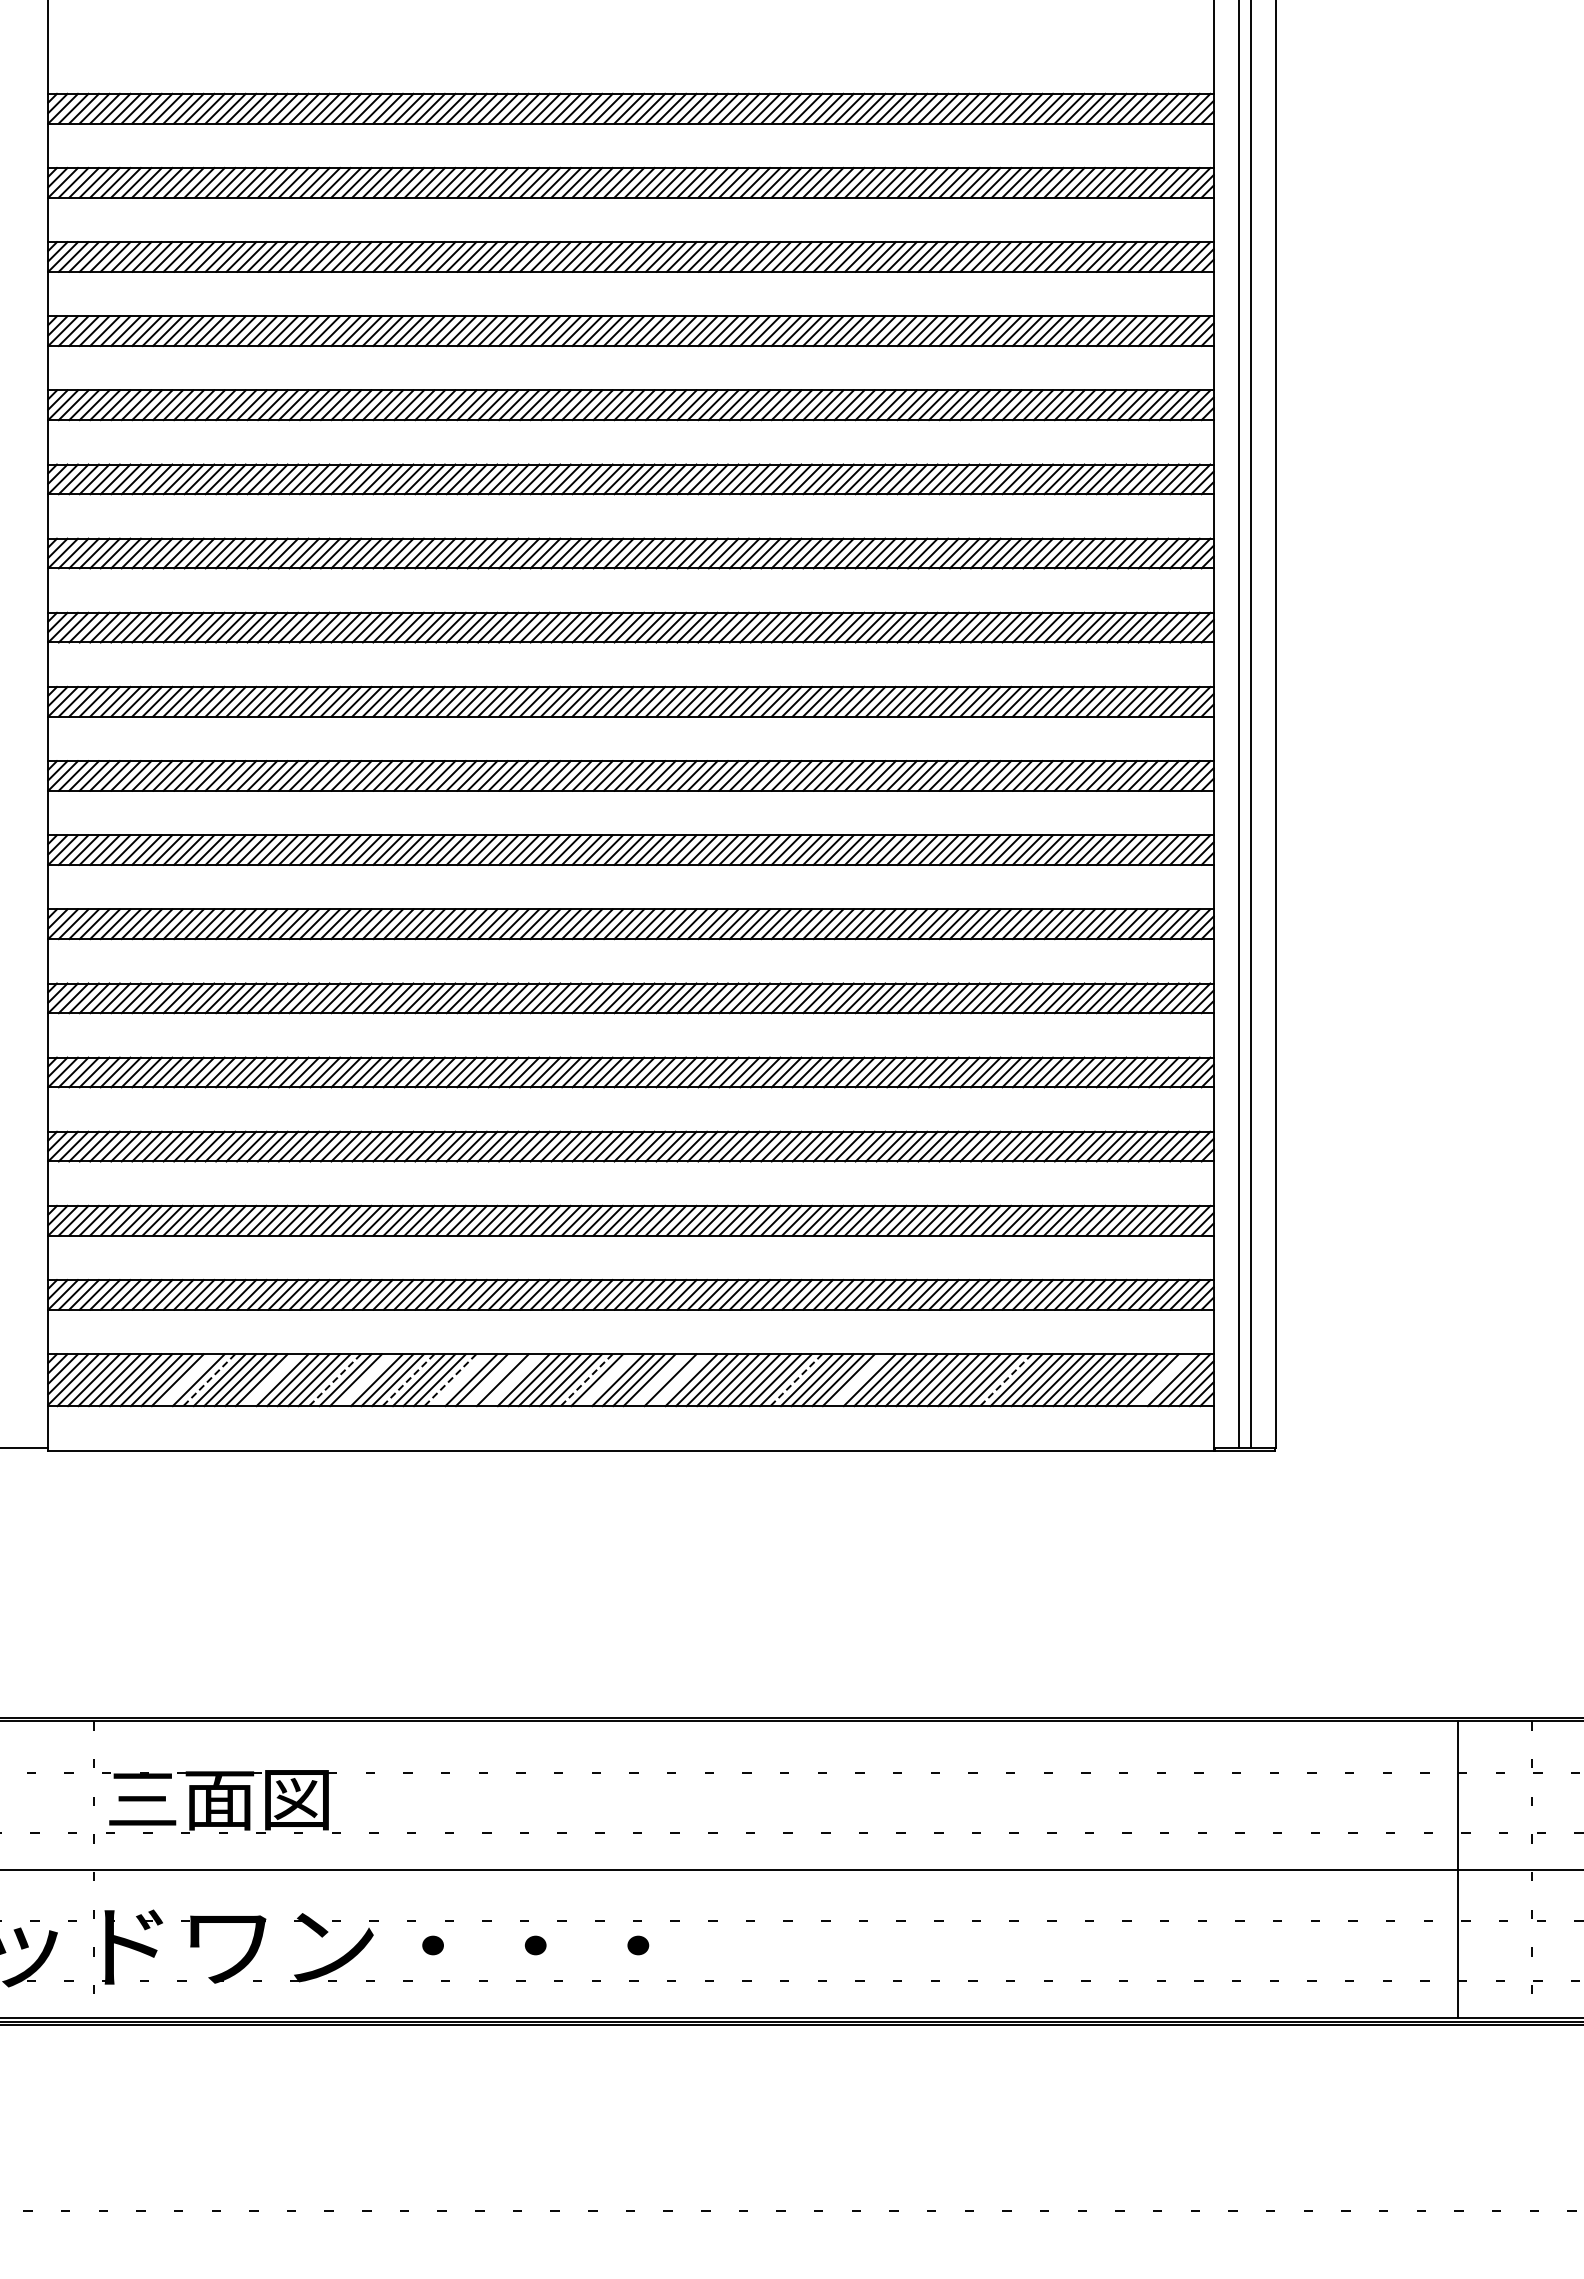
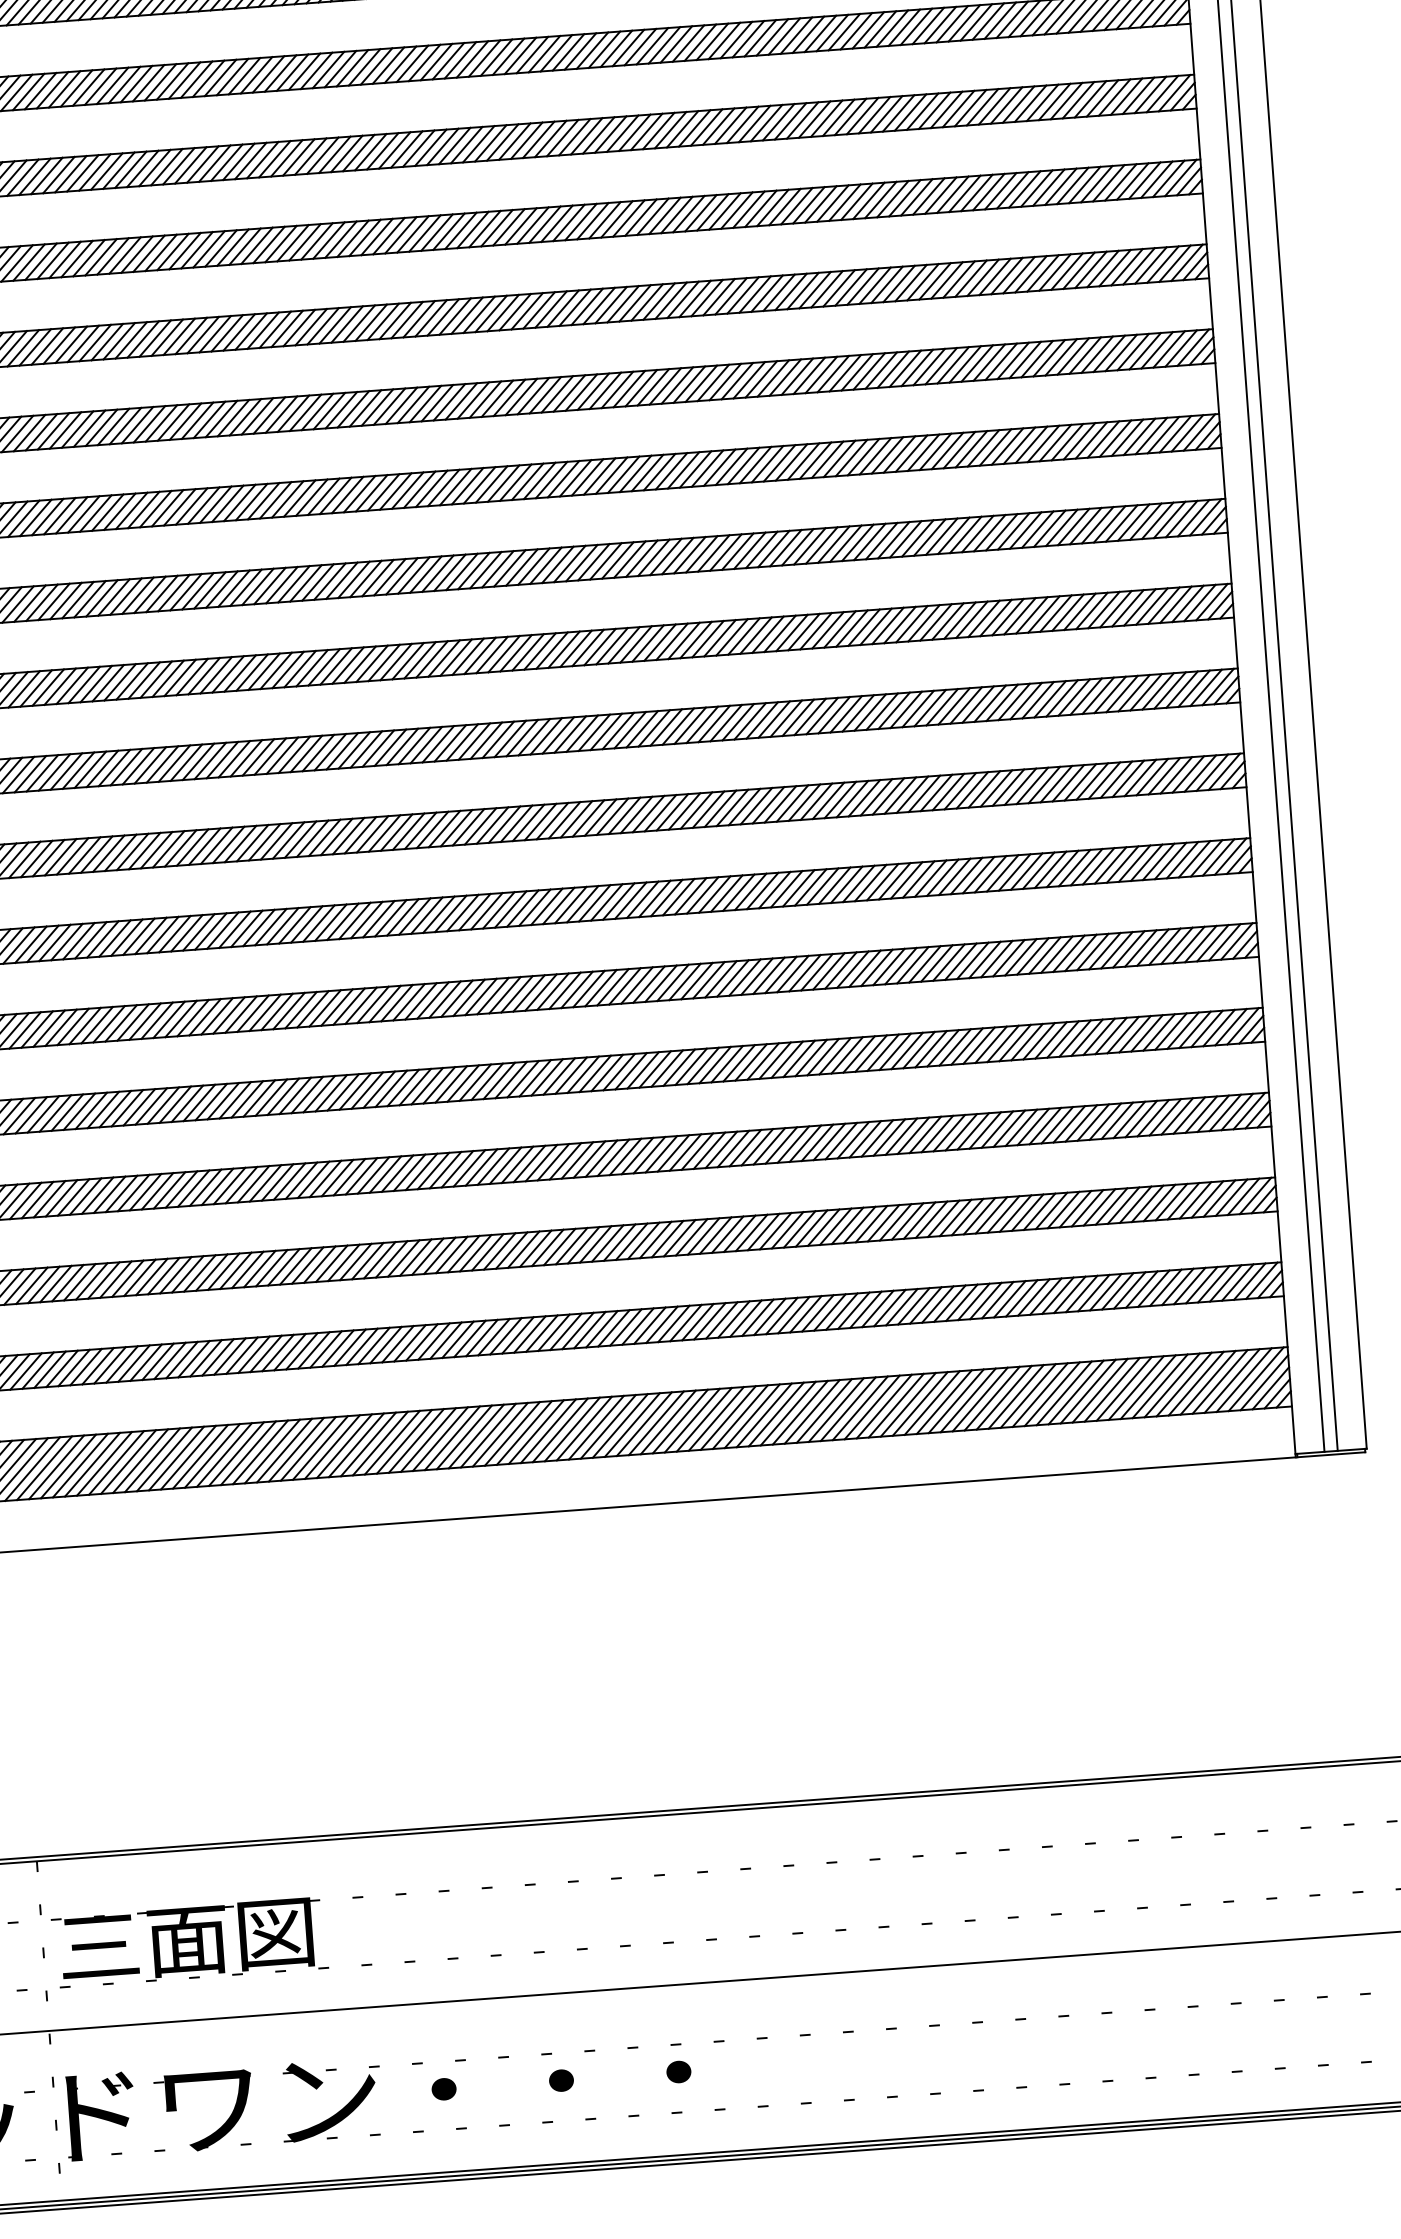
line: (188, 1380) -> (116, 1463), added
line: (209, 1380) -> (140, 1461), dashed -> solid
line: (272, 1380) -> (212, 1456), added
line: (335, 1380) -> (284, 1450), dashed -> solid
line: (366, 1380) -> (320, 1448), added
line: (408, 1380) -> (368, 1444), dashed -> solid
line: (450, 1380) -> (416, 1441), dashed -> solid
line: (460, 1380) -> (427, 1440), added
line: (492, 1380) -> (464, 1437), added
line: (513, 1380) -> (488, 1436), added
line: (586, 1380) -> (572, 1429), dashed -> solid
line: (607, 1380) -> (596, 1428), added
line: (660, 1380) -> (656, 1423), added
line: (681, 1380) -> (680, 1421), added
line: (796, 1380) -> (812, 1412), dashed -> solid
line: (859, 1380) -> (884, 1406), added
line: (1006, 1380) -> (1052, 1394), dashed -> solid
line: (1163, 1380) -> (1232, 1381), added

